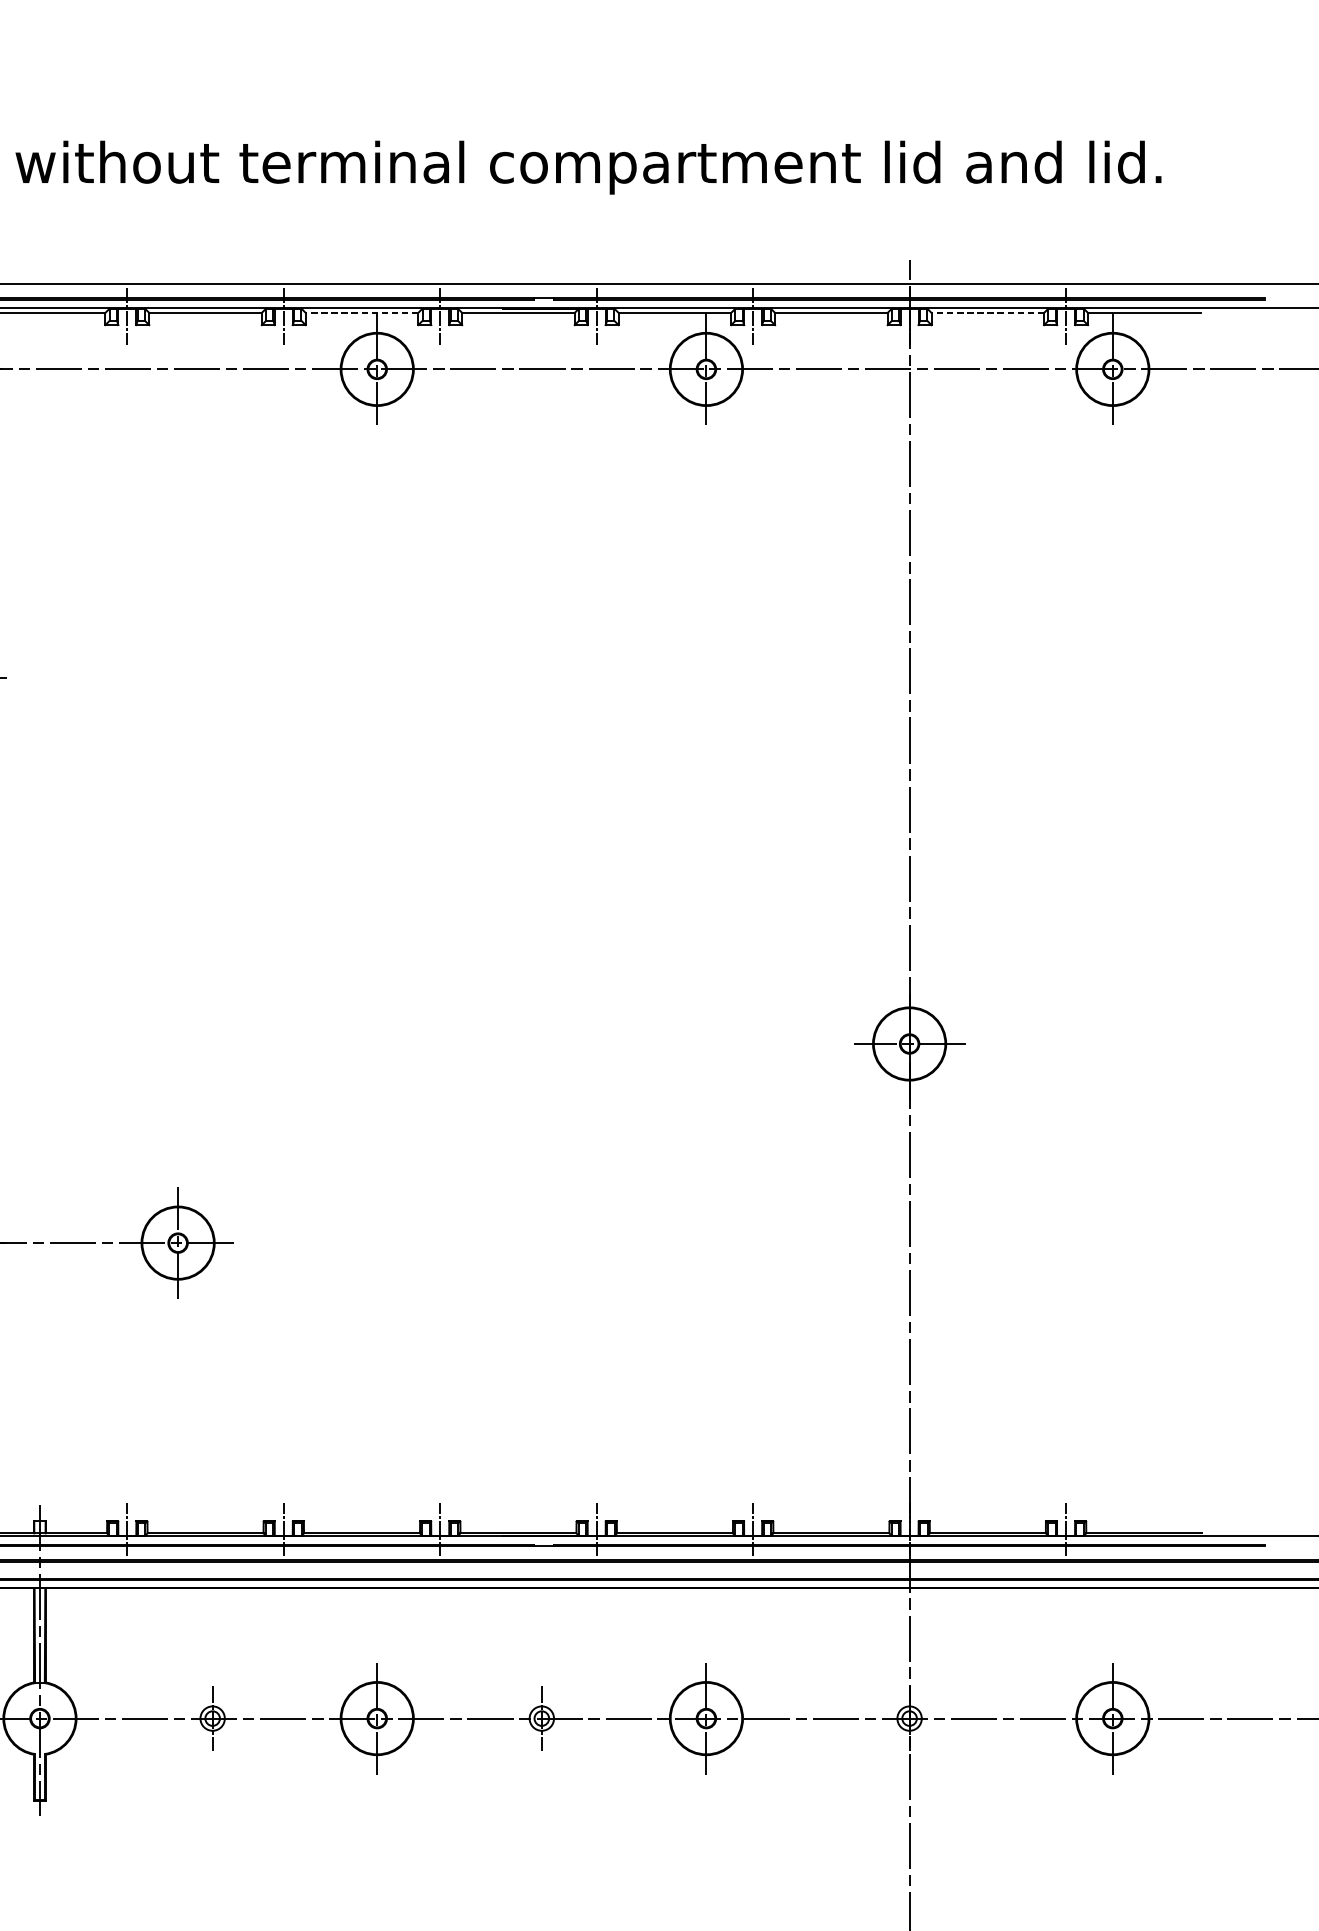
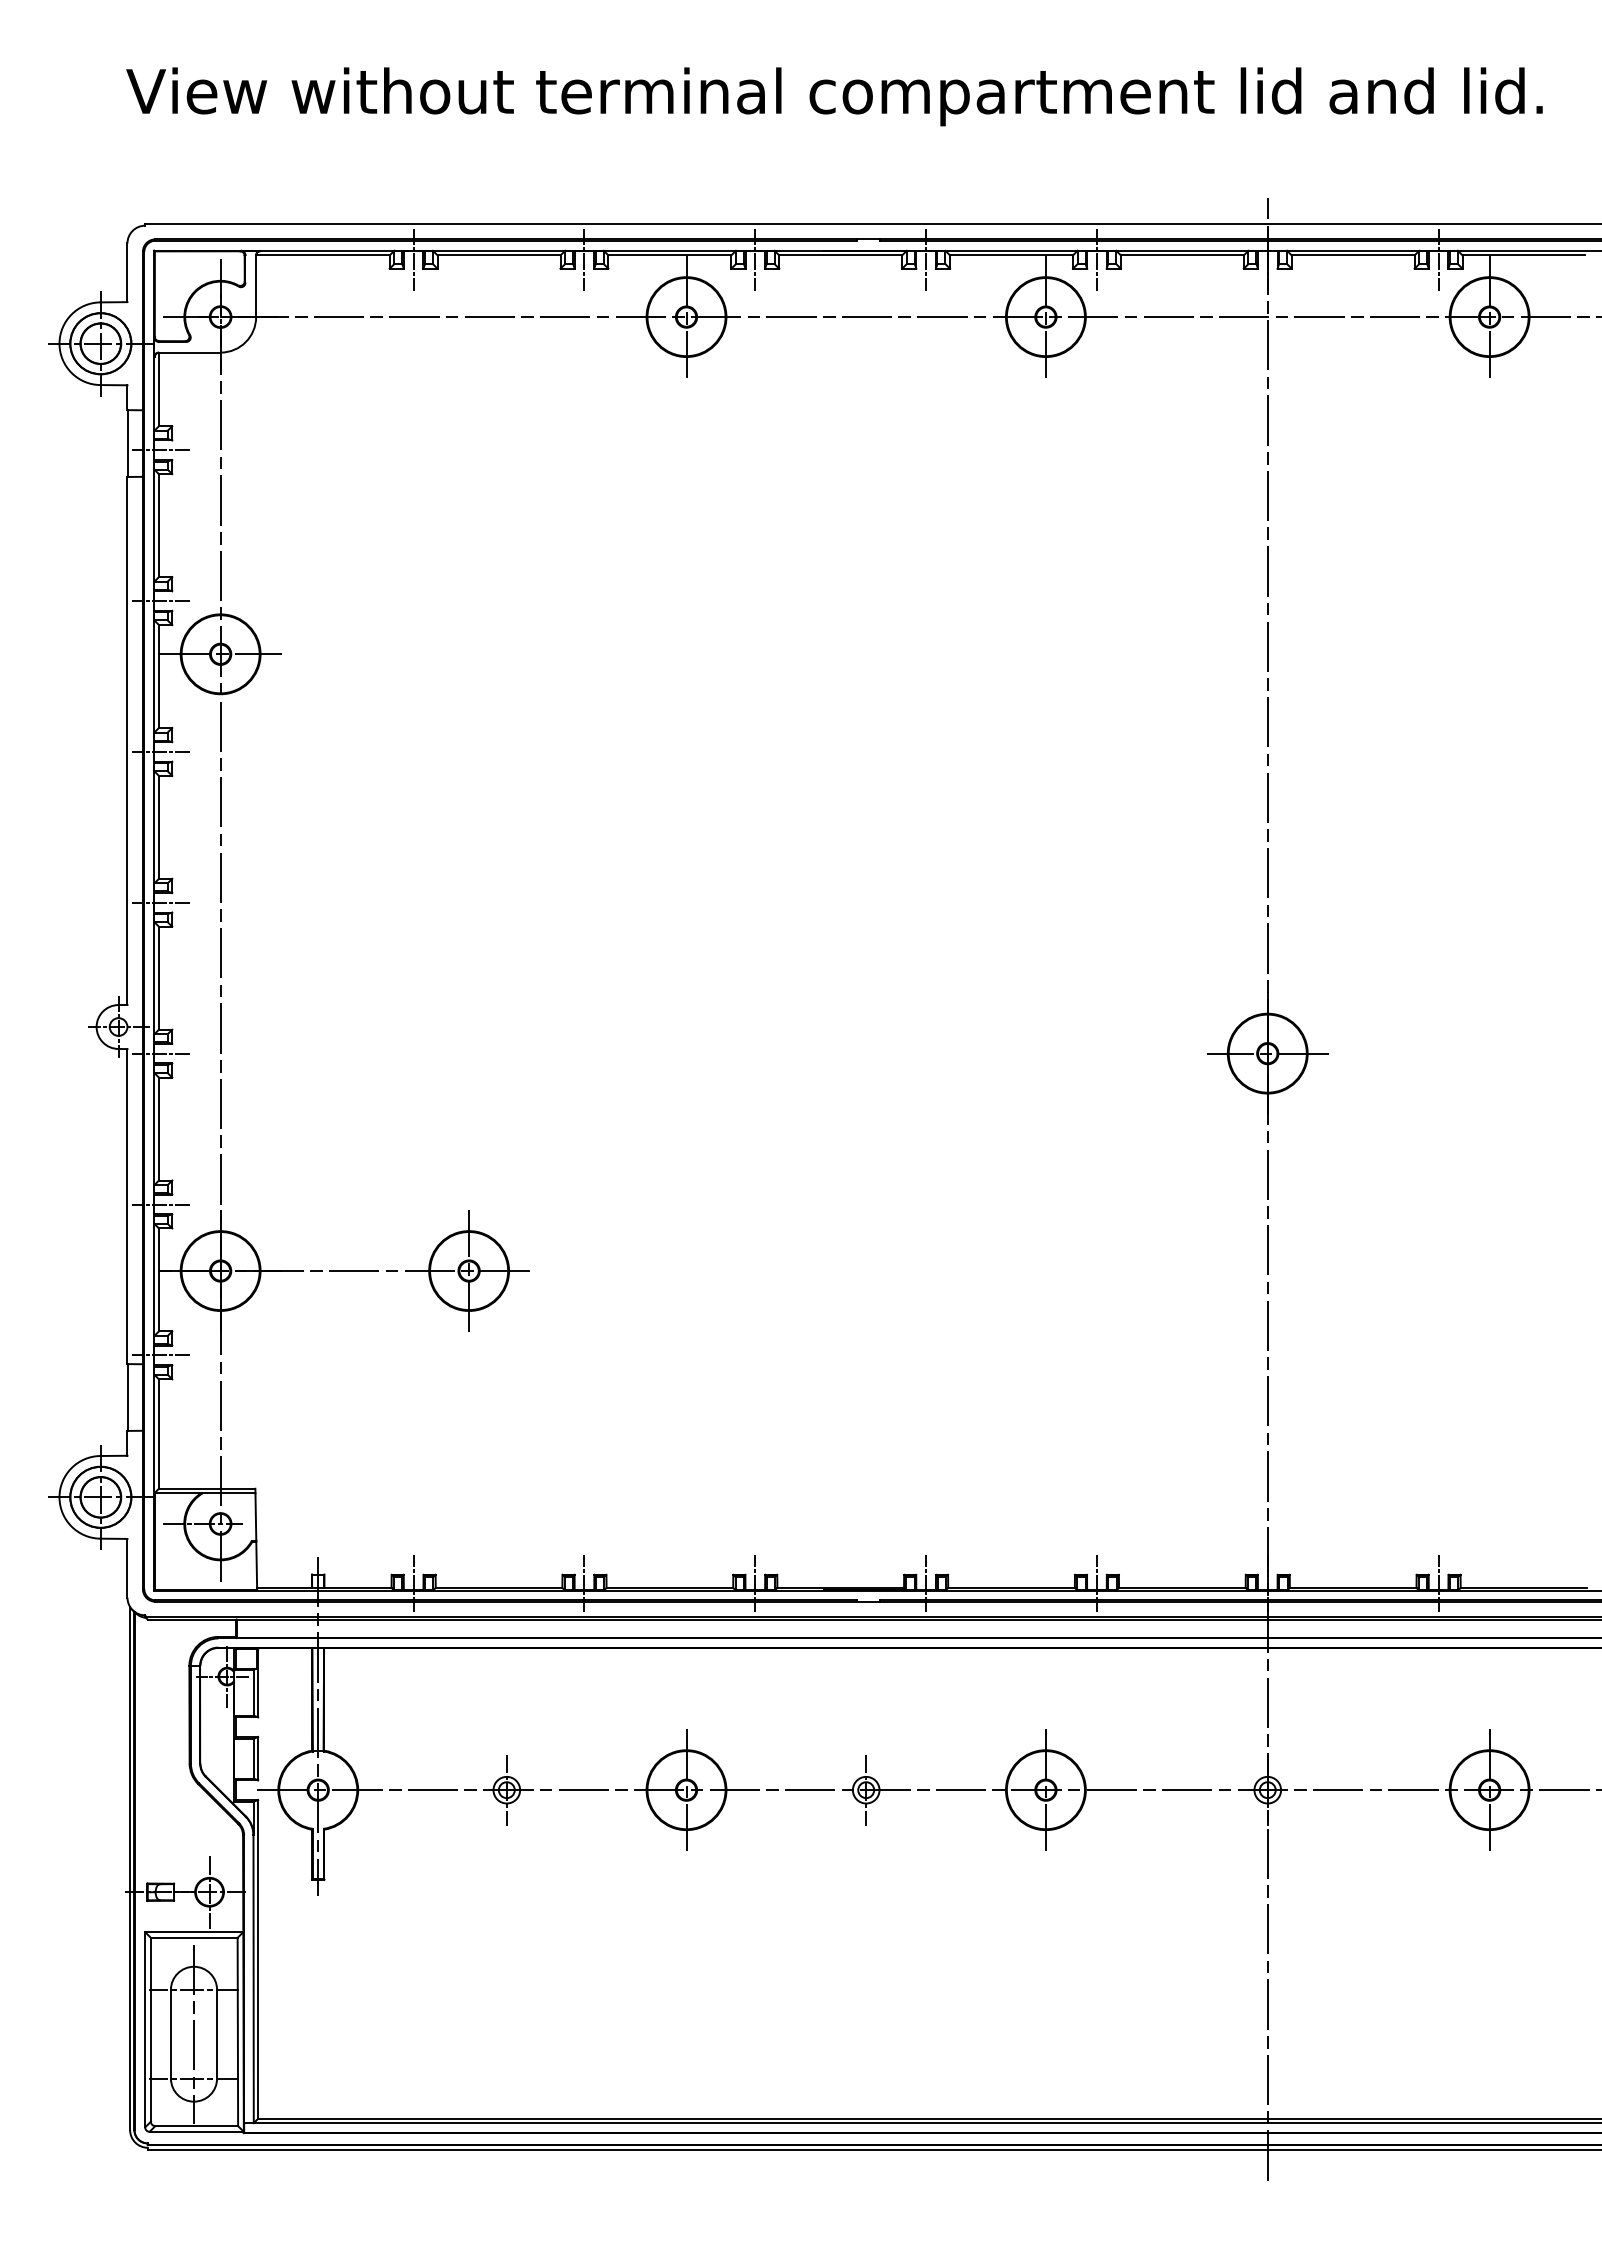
line: (361, 312) -> (669, 255), dashed -> solid
line: (987, 312) -> (1352, 255), dashed -> solid

